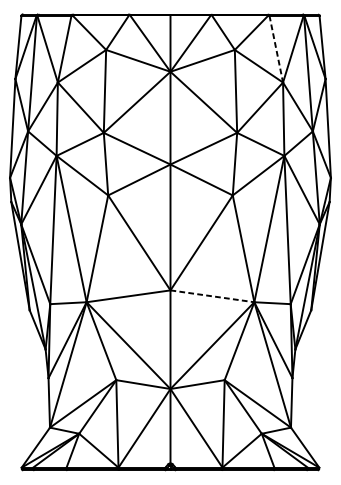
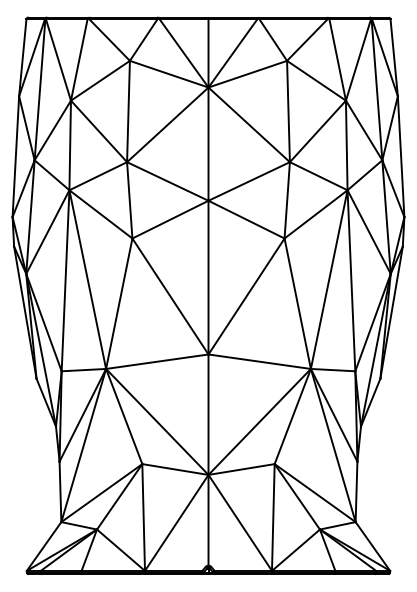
line: (276, 48) -> (337, 59), dashed -> solid
line: (212, 296) -> (259, 361), dashed -> solid

